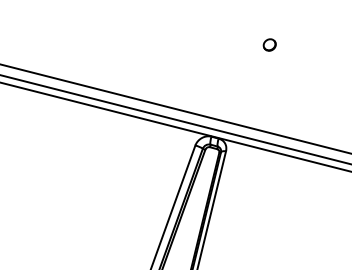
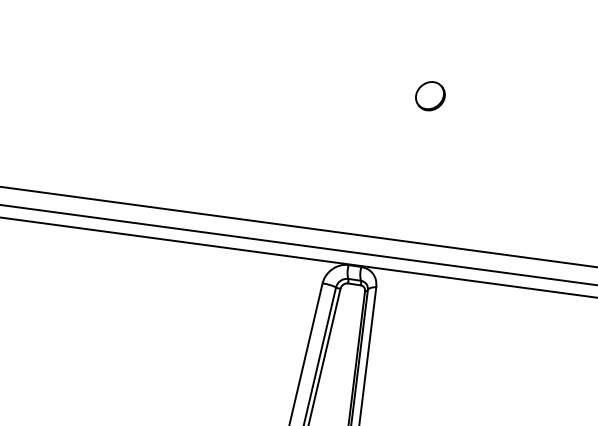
part: (269, 44) -> (429, 95), size x1.4

